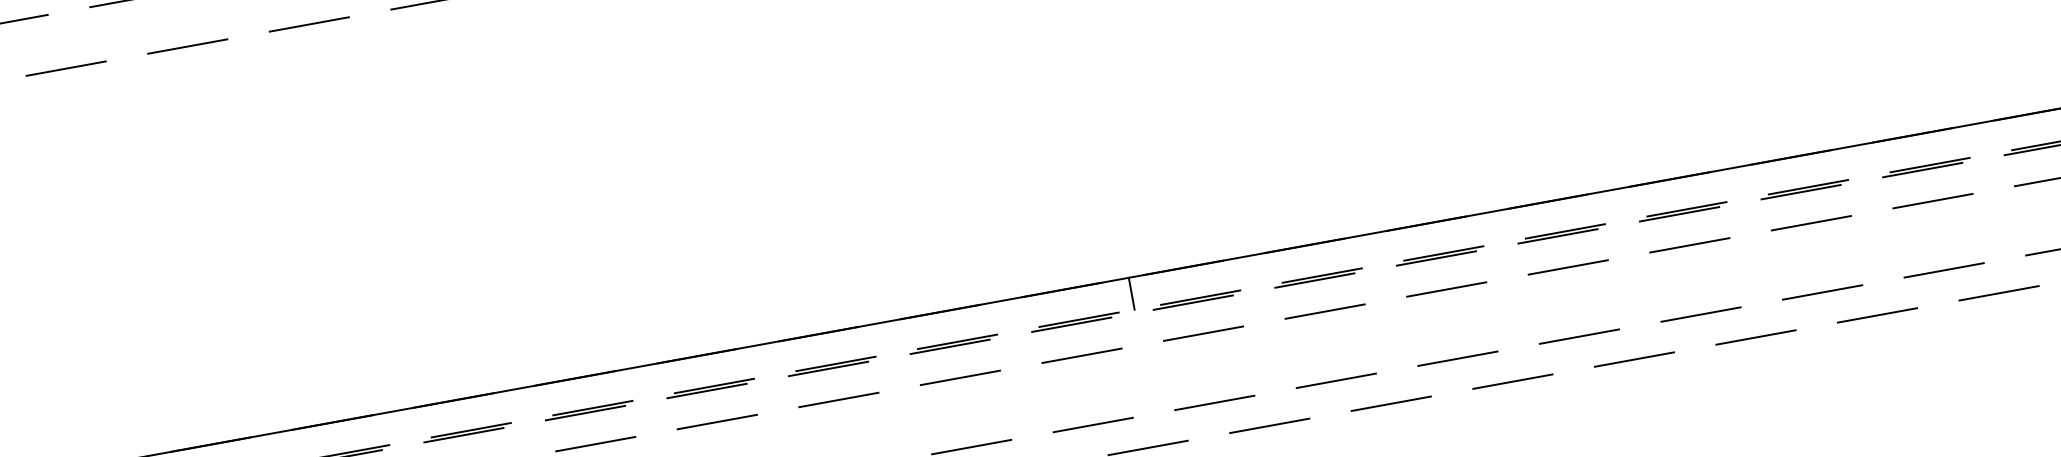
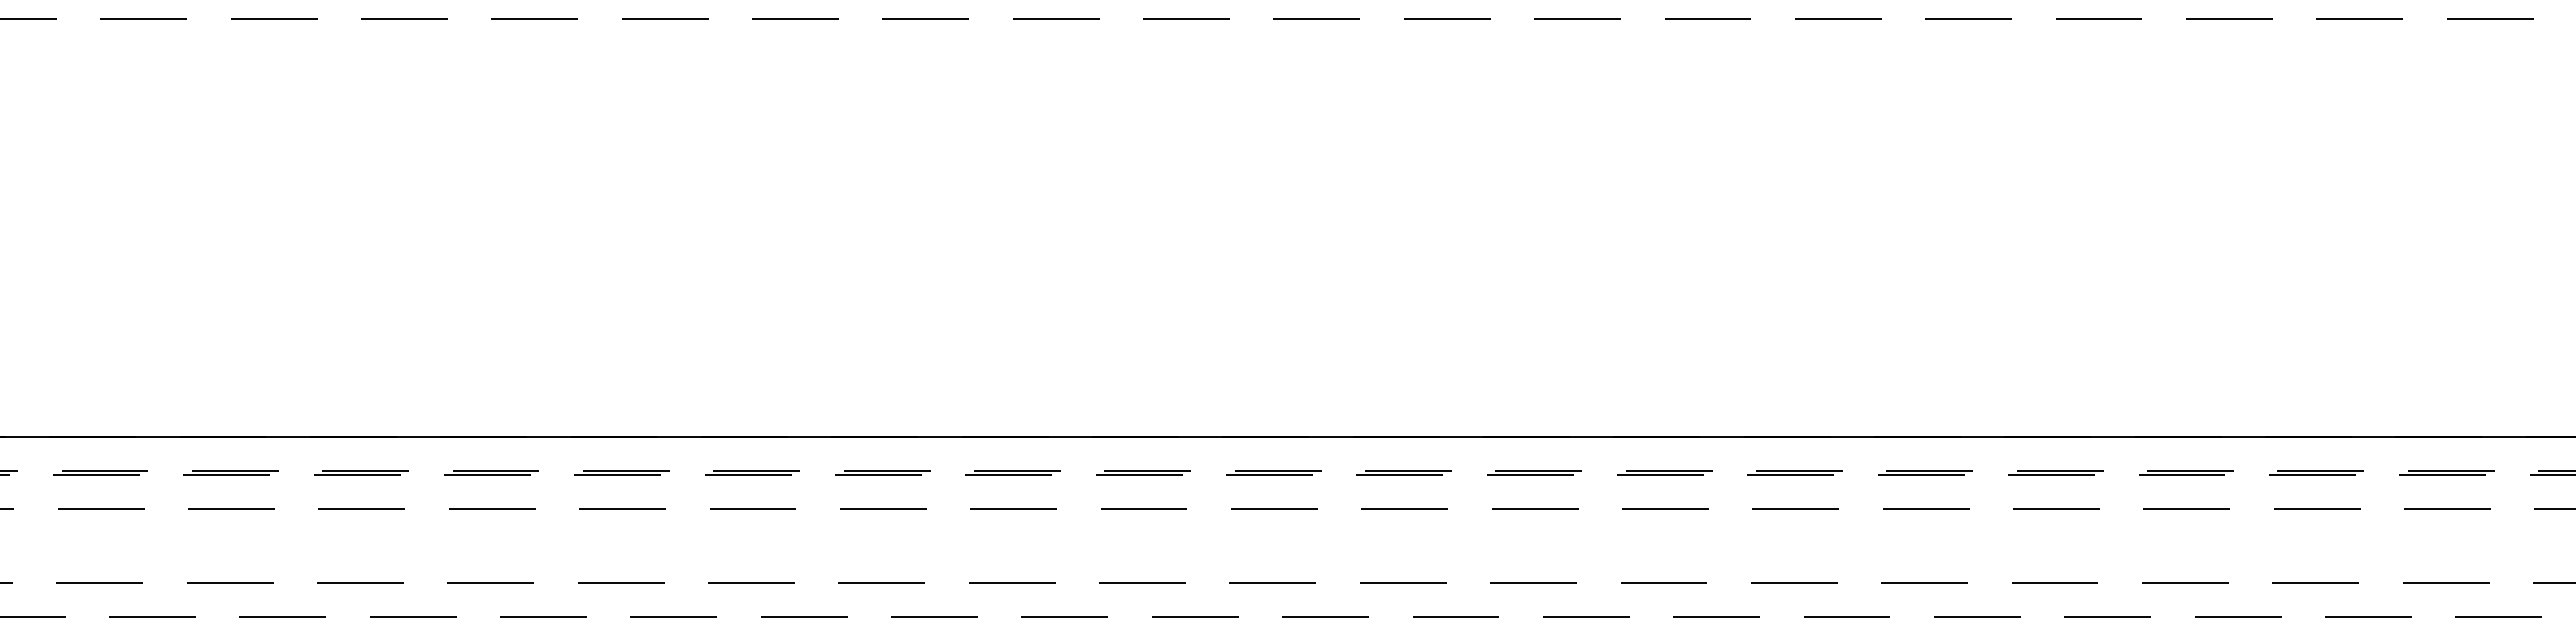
line: (1131, 293) -> (1207, 453), removed

